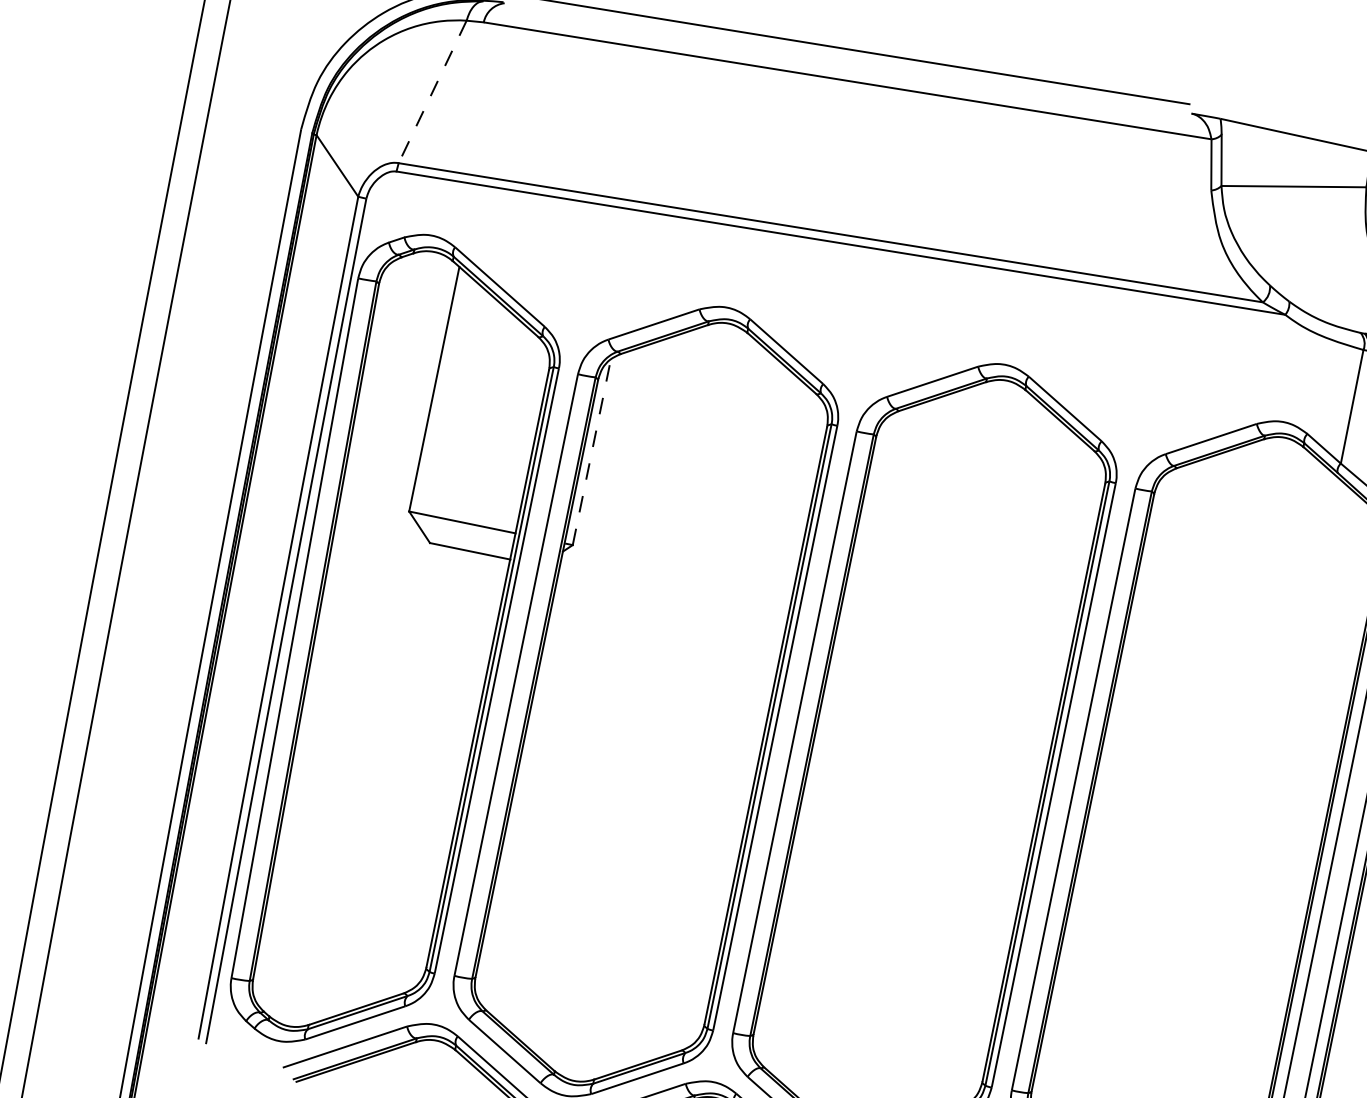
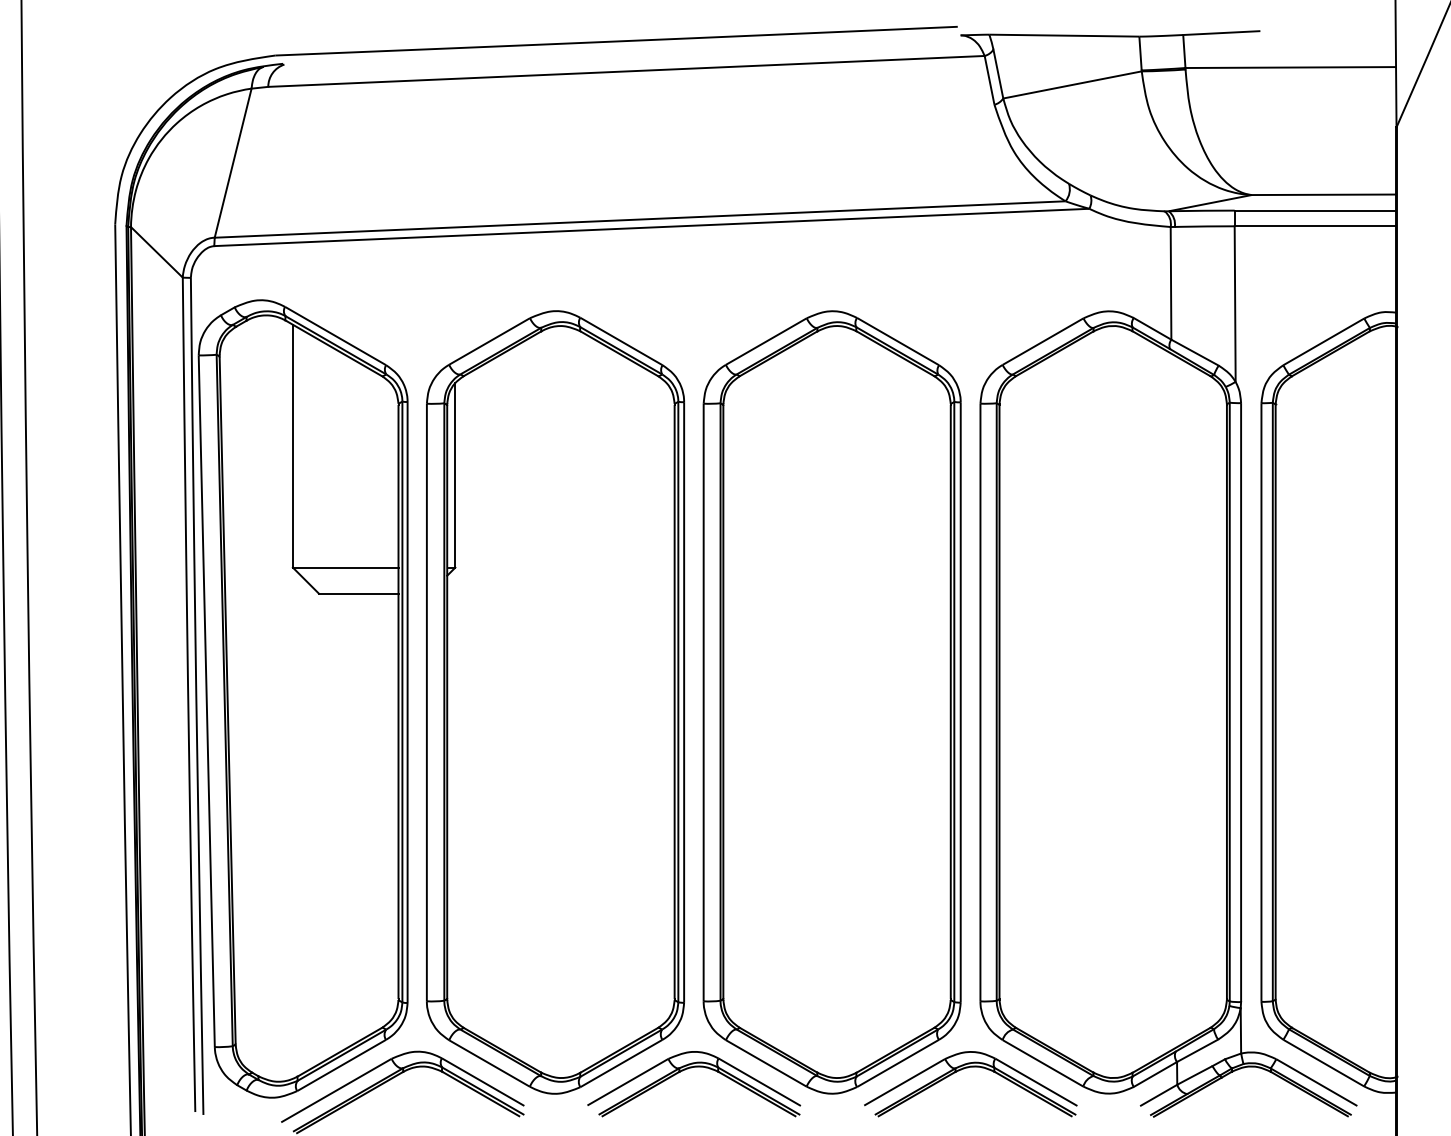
line: (432, 92) -> (233, 163), dashed -> solid
line: (592, 451) -> (455, 474), dashed -> solid

